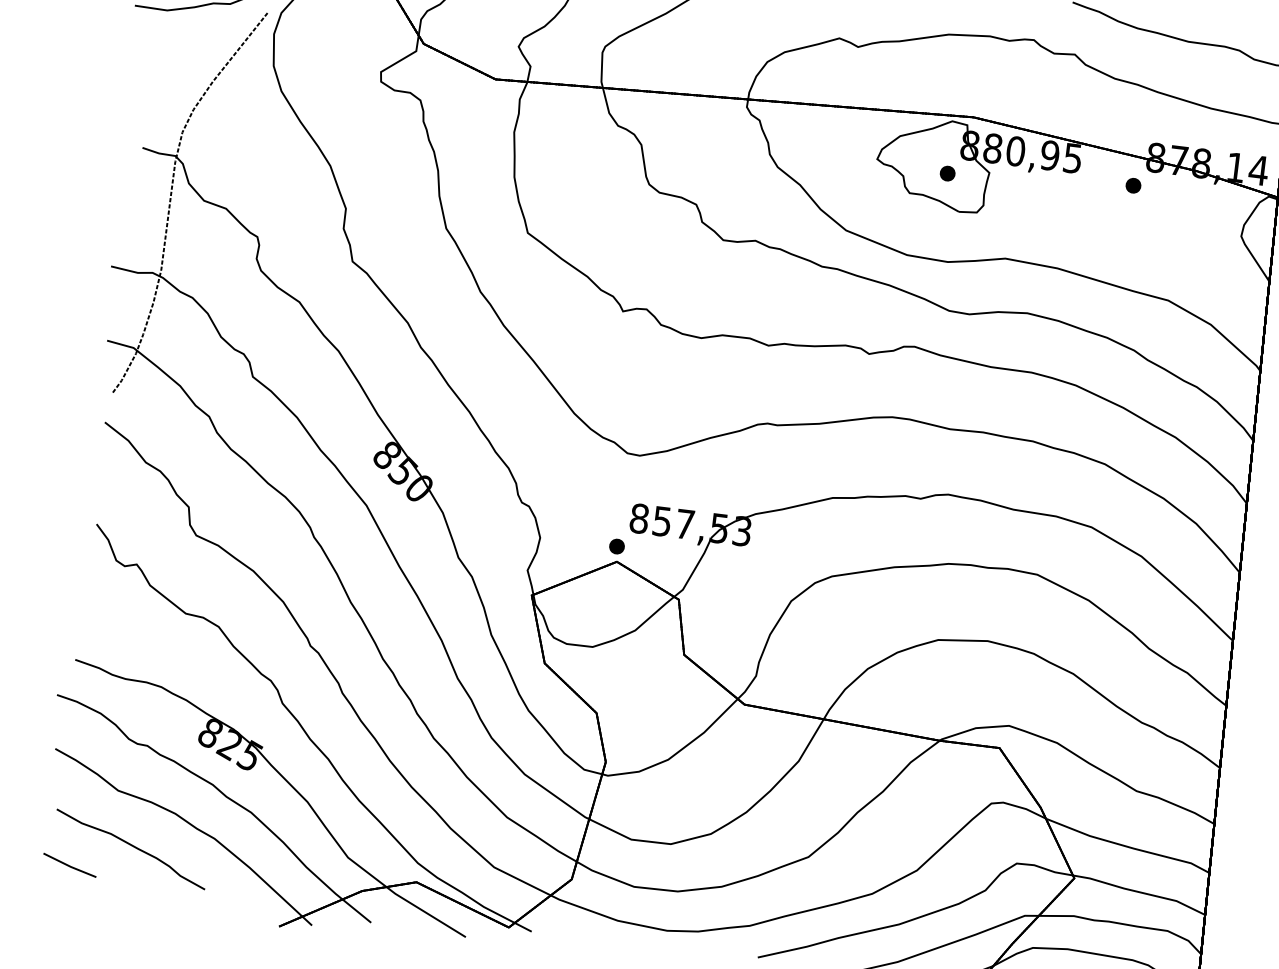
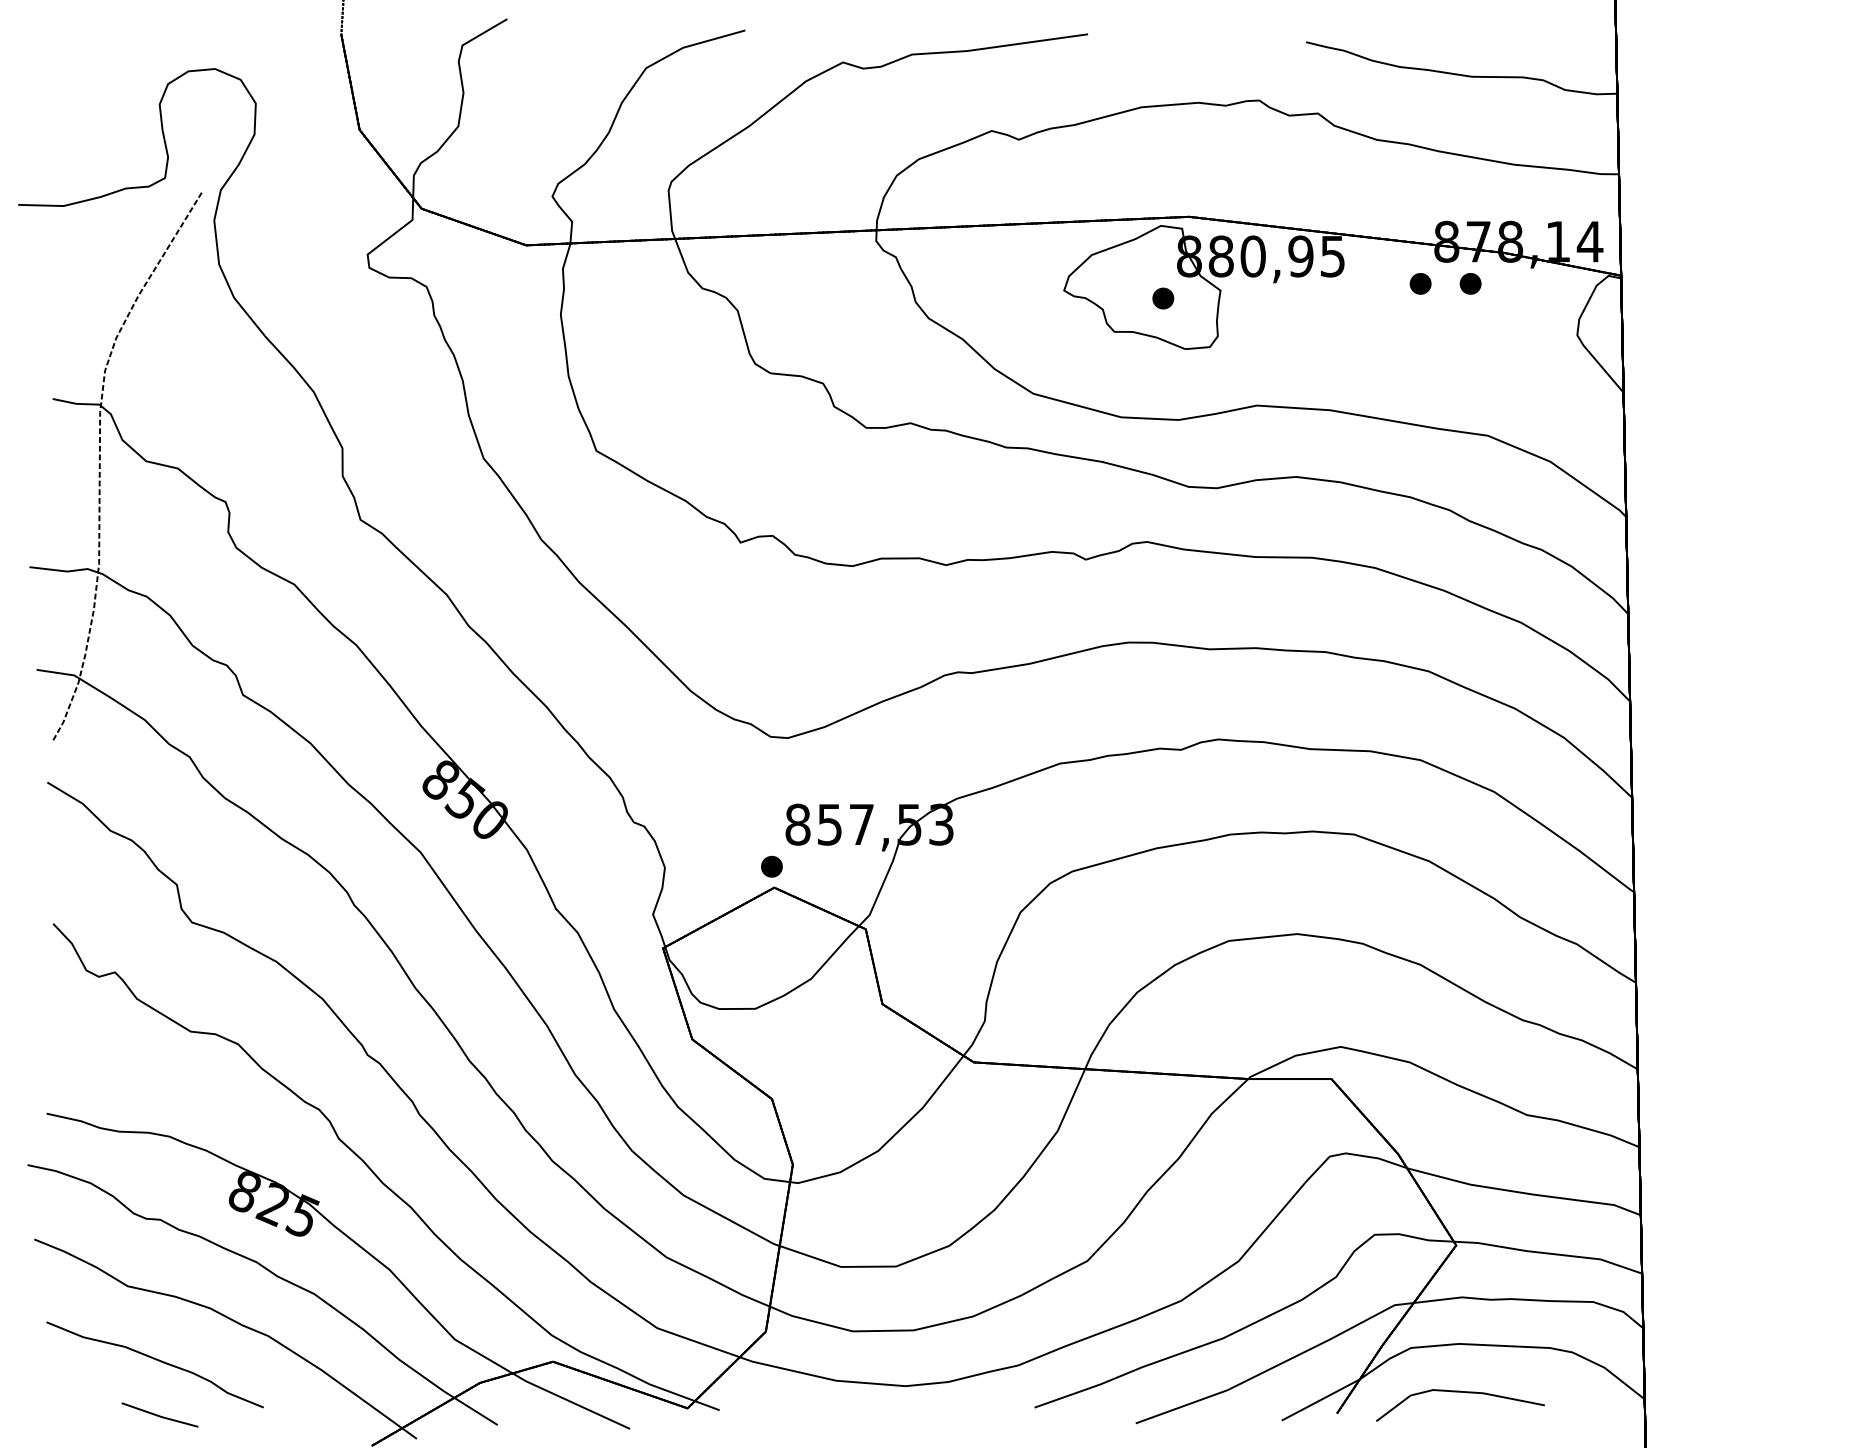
part: (1169, 189) -> (1470, 283), added
line: (69, 865) -> (159, 1415), moved

